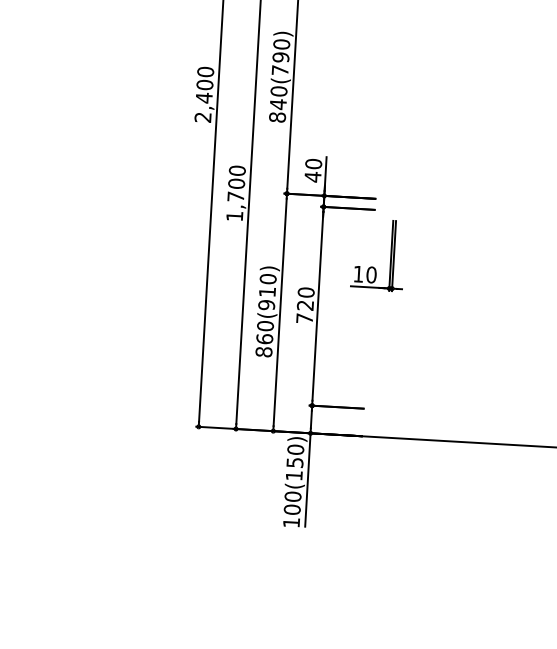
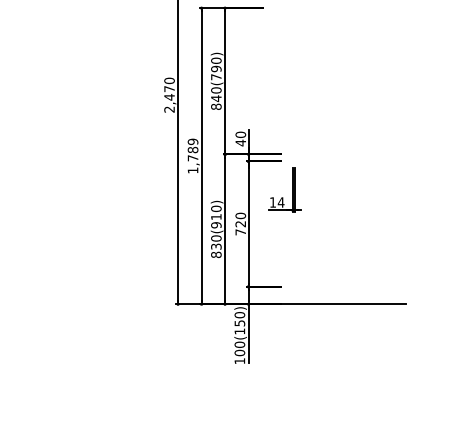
text: (204, 84) -> (169, 88), 2,400 -> 2,470
text: (237, 178) -> (193, 146), 1,700 -> 1,789
text: (370, 274) -> (280, 202), 10 -> 14
text: (264, 338) -> (216, 246), 860(910) -> 830(910)

